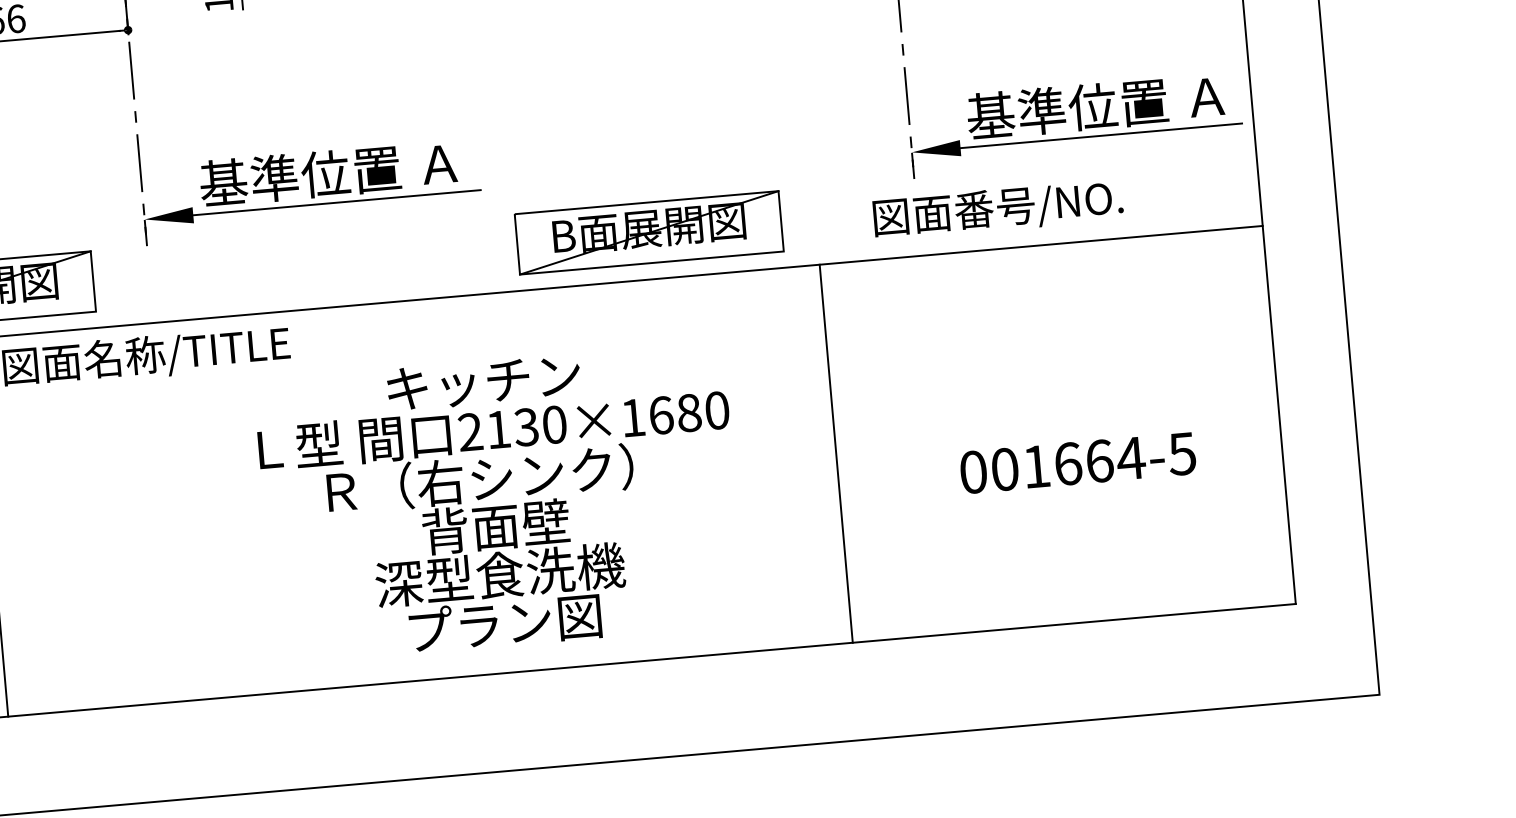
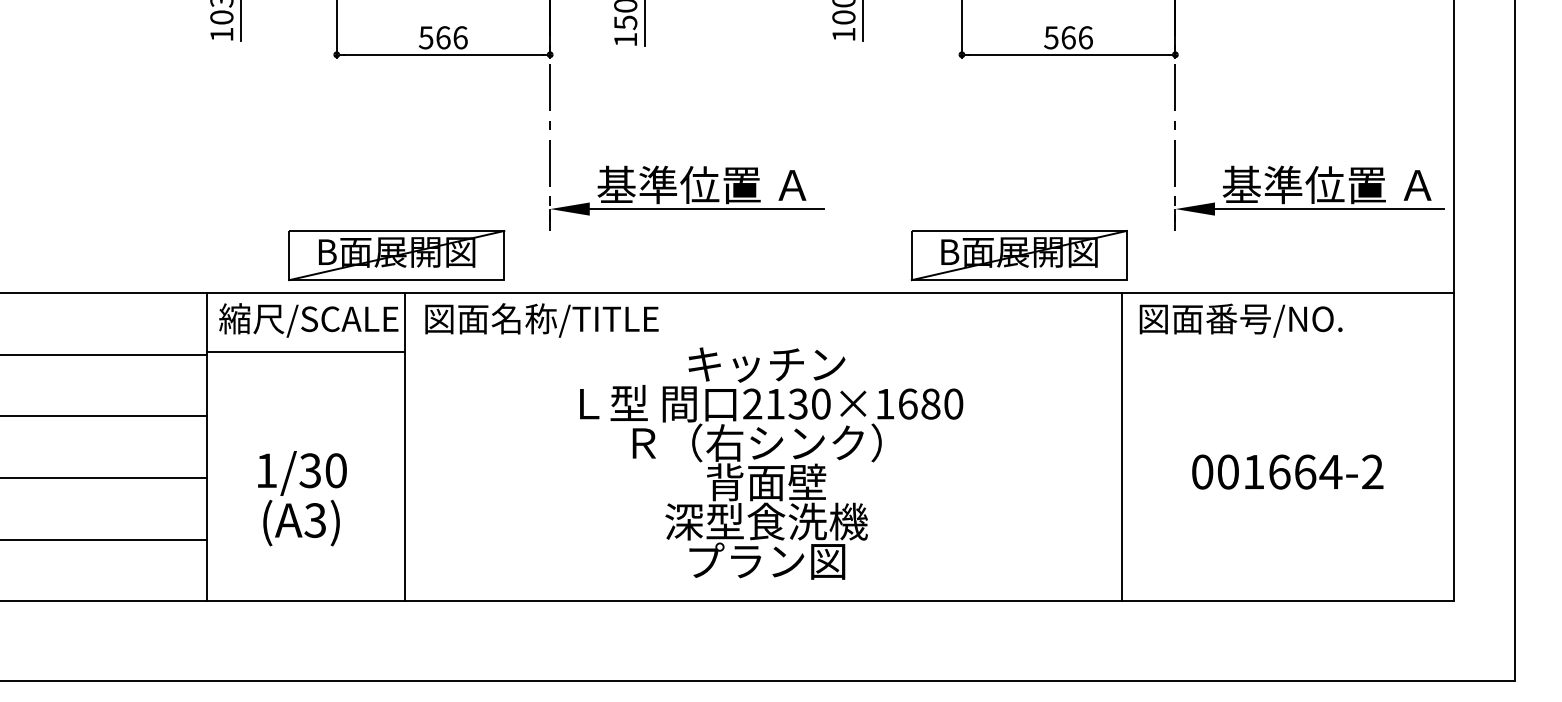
text: (997, 209) -> (1240, 320), moved
part: (648, 232) -> (1018, 255), moved
line: (835, 453) -> (1121, 447), moved
text: (1182, 453) -> (1372, 471), 001664-5 -> 001664-2
text: (500, 503) -> (771, 463), moved

